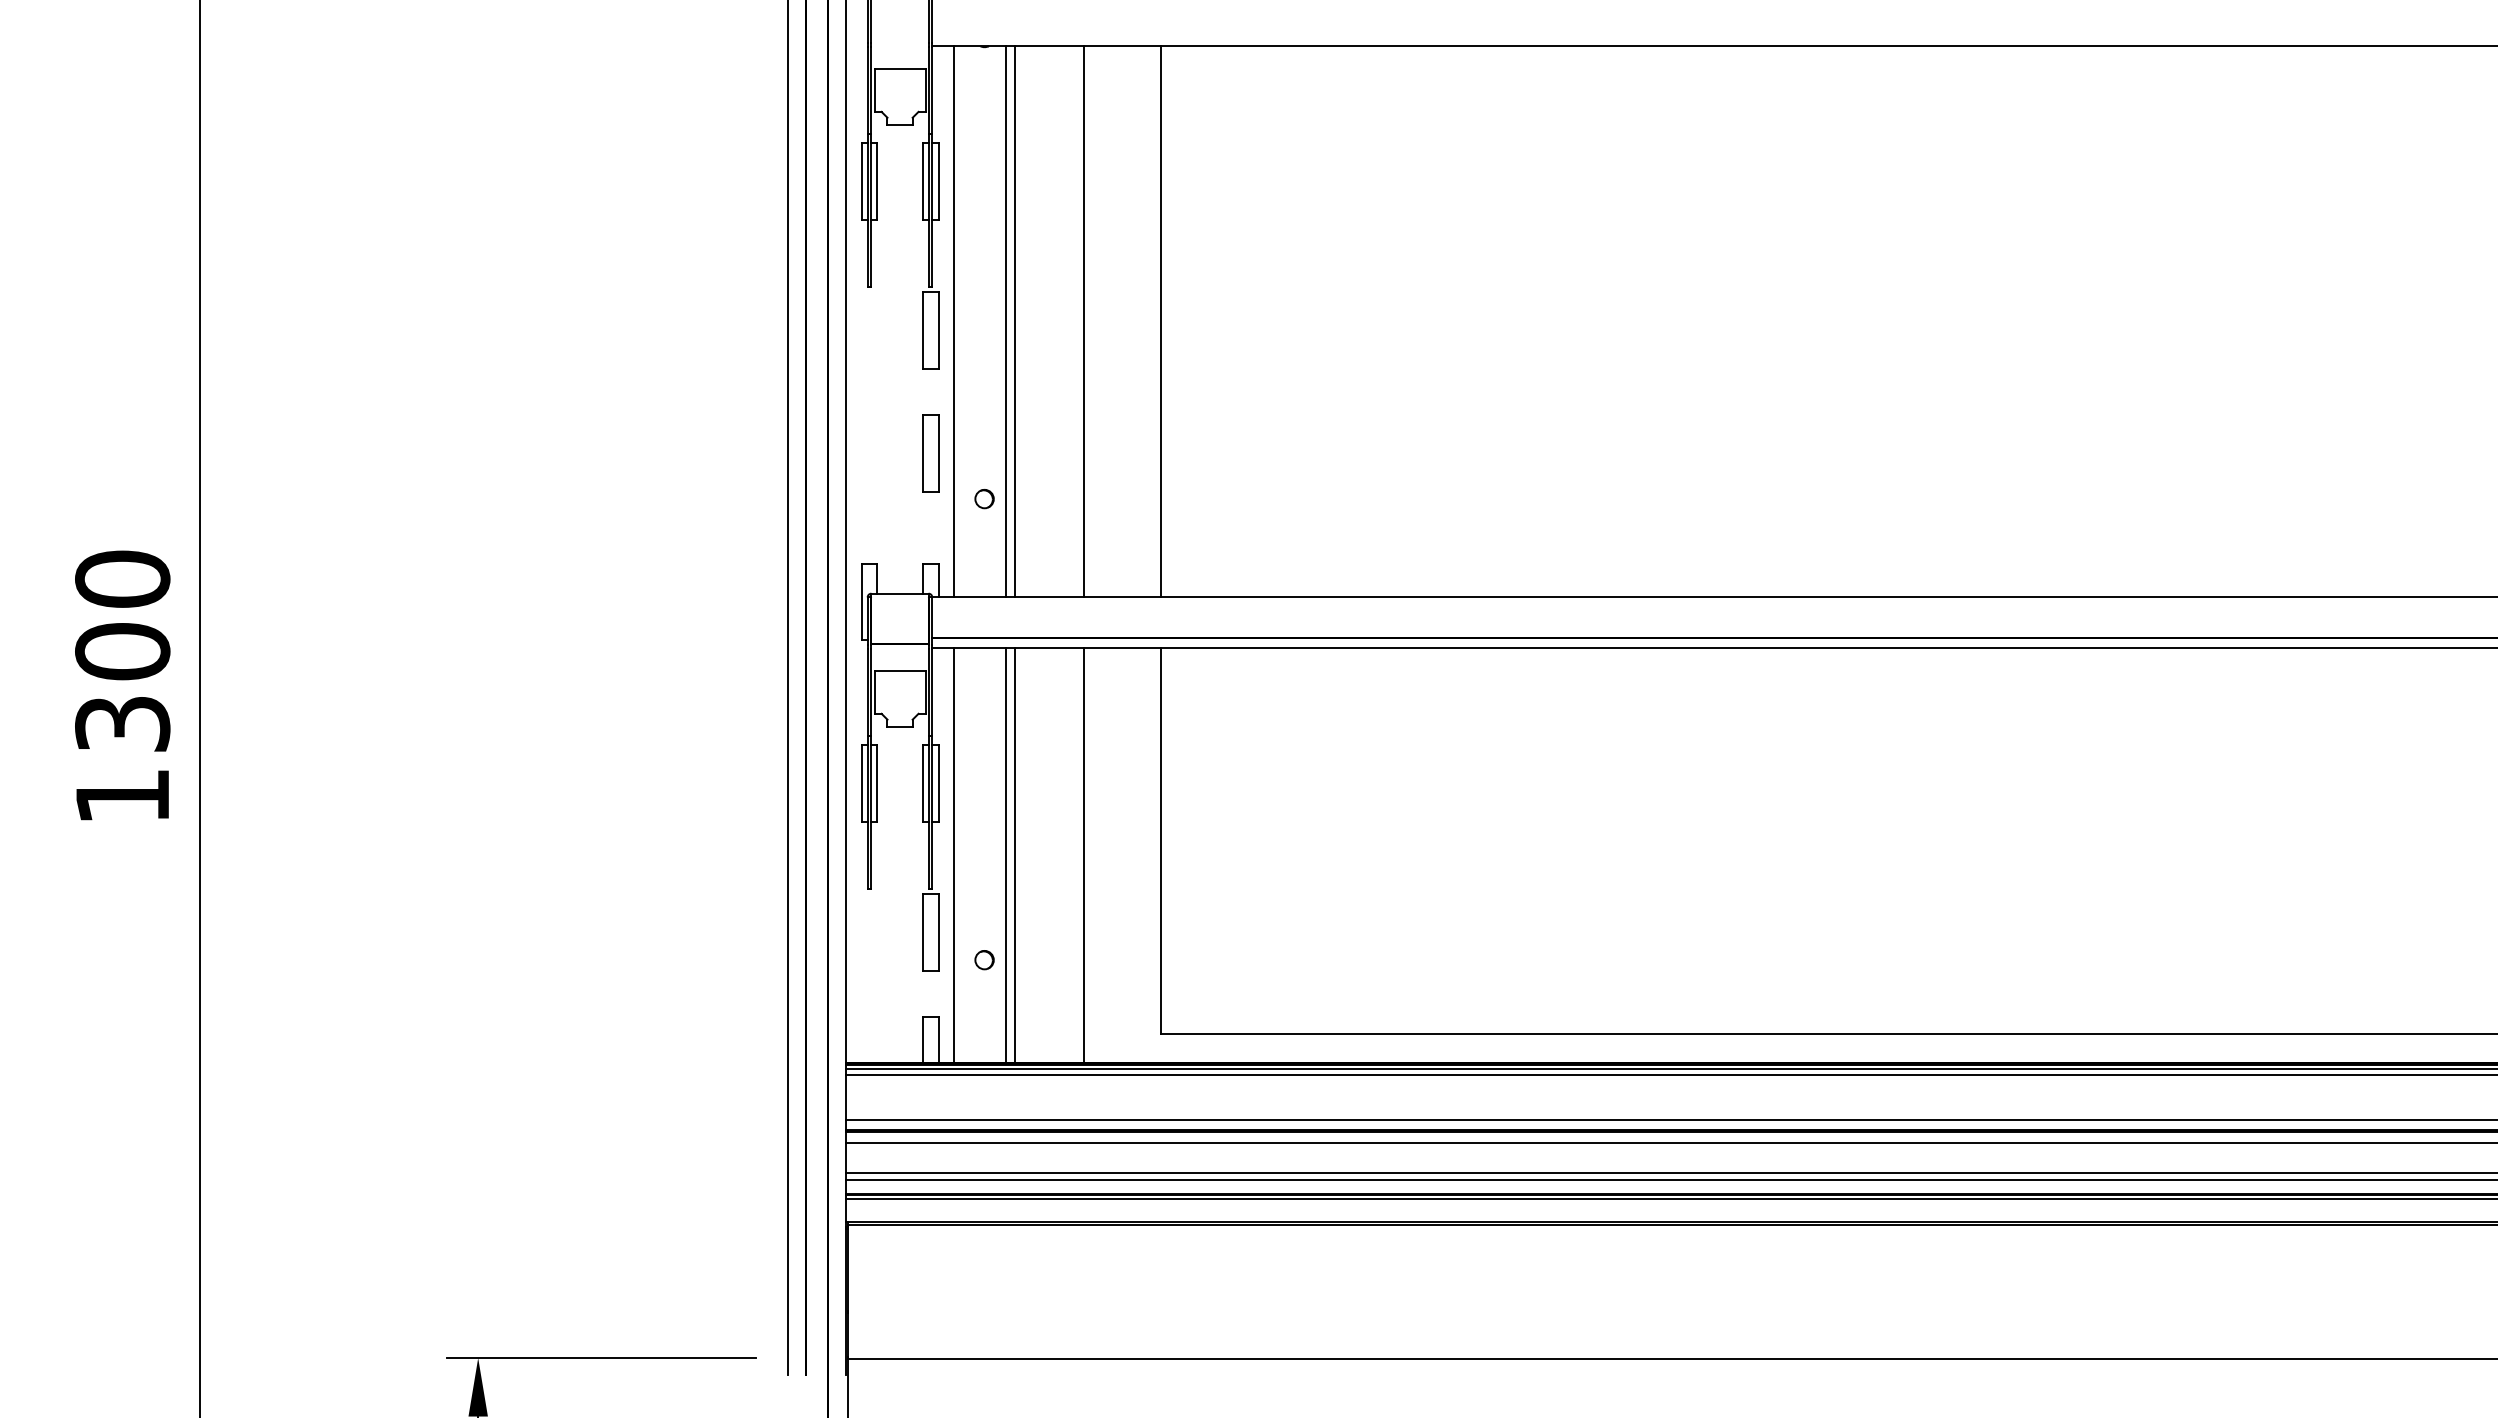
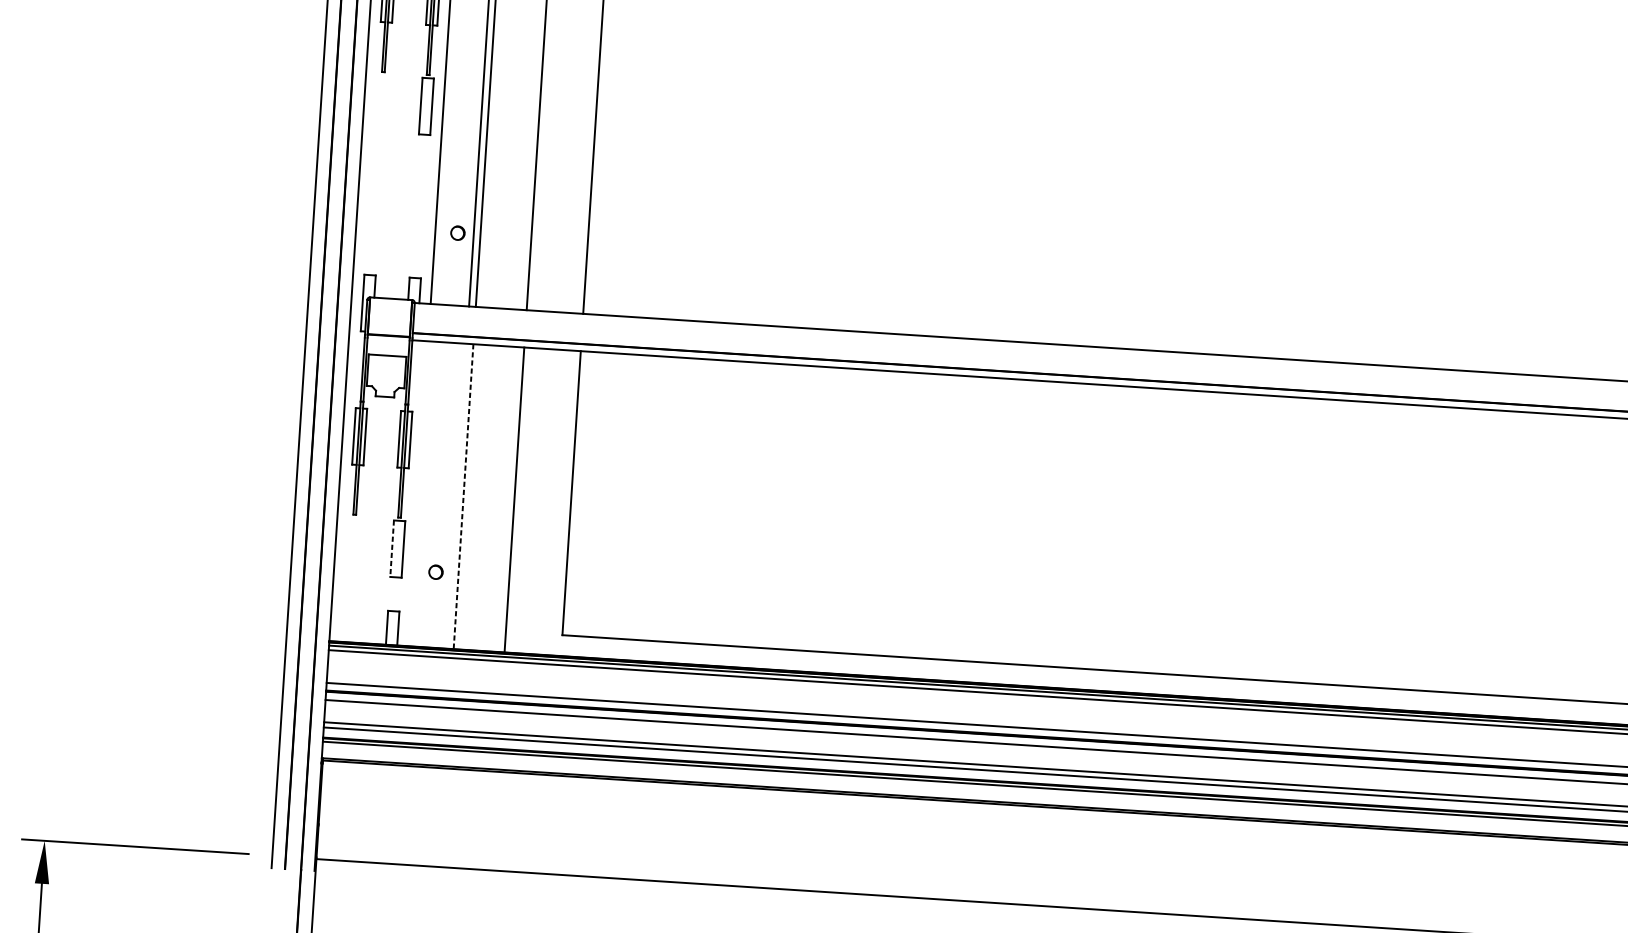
part: (930, 453) -> (420, 197), removed
line: (953, 855) -> (418, 493), removed
line: (1006, 855) -> (457, 496), removed
line: (1015, 855) -> (463, 496), solid -> dashed
line: (923, 932) -> (392, 549), solid -> dashed

